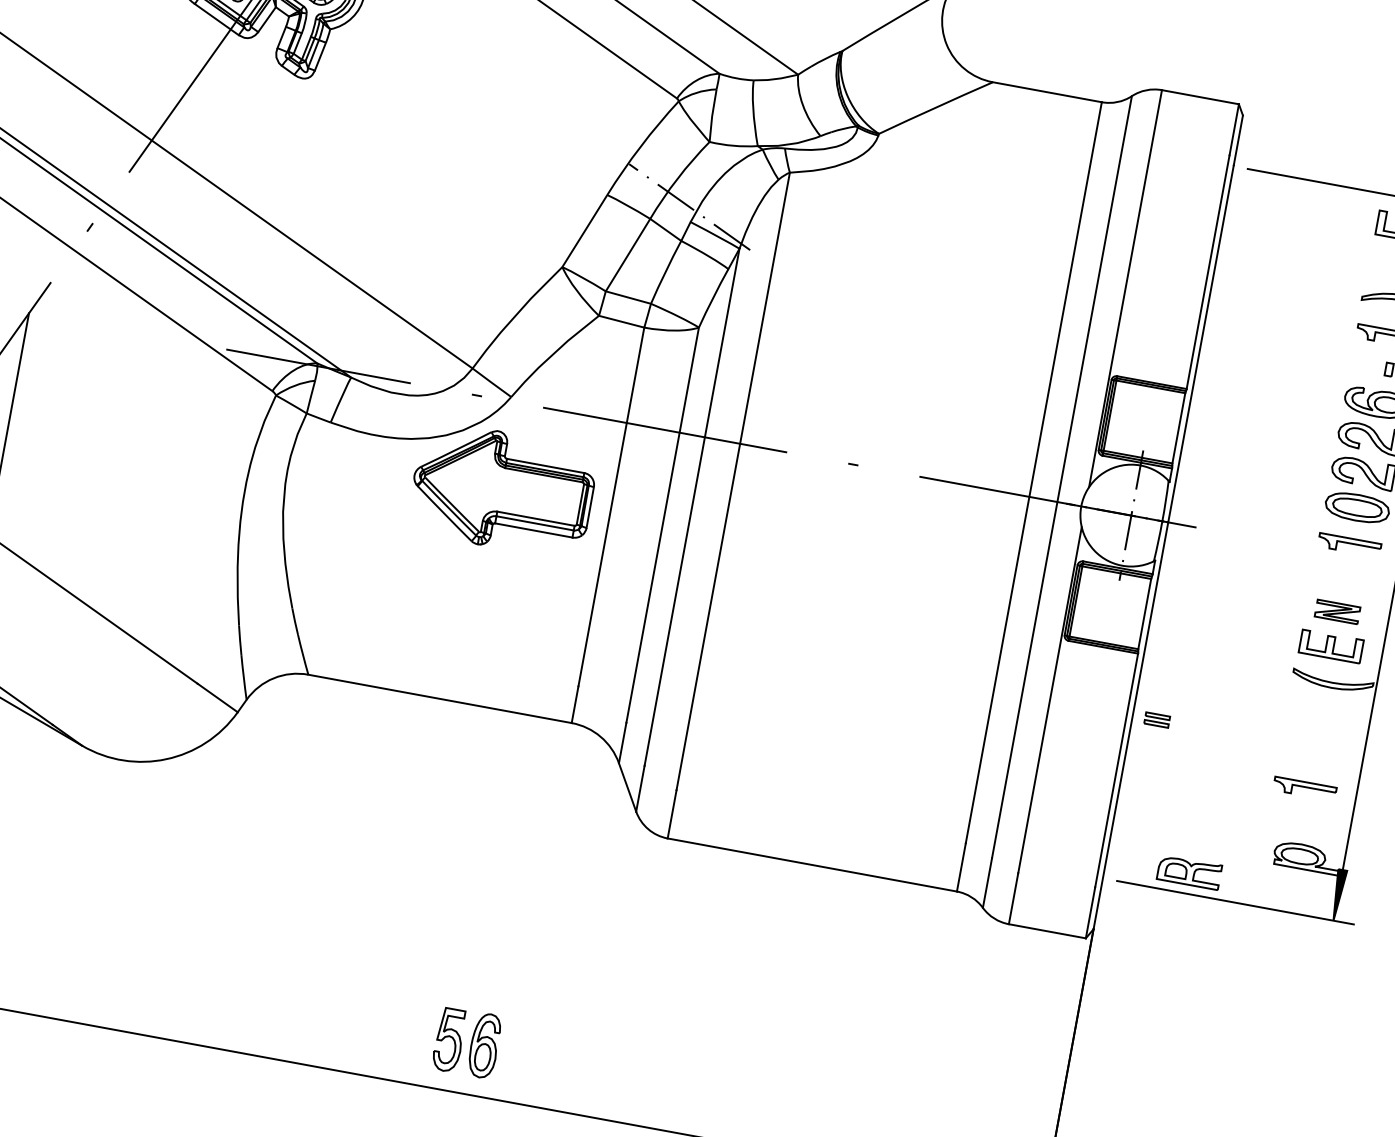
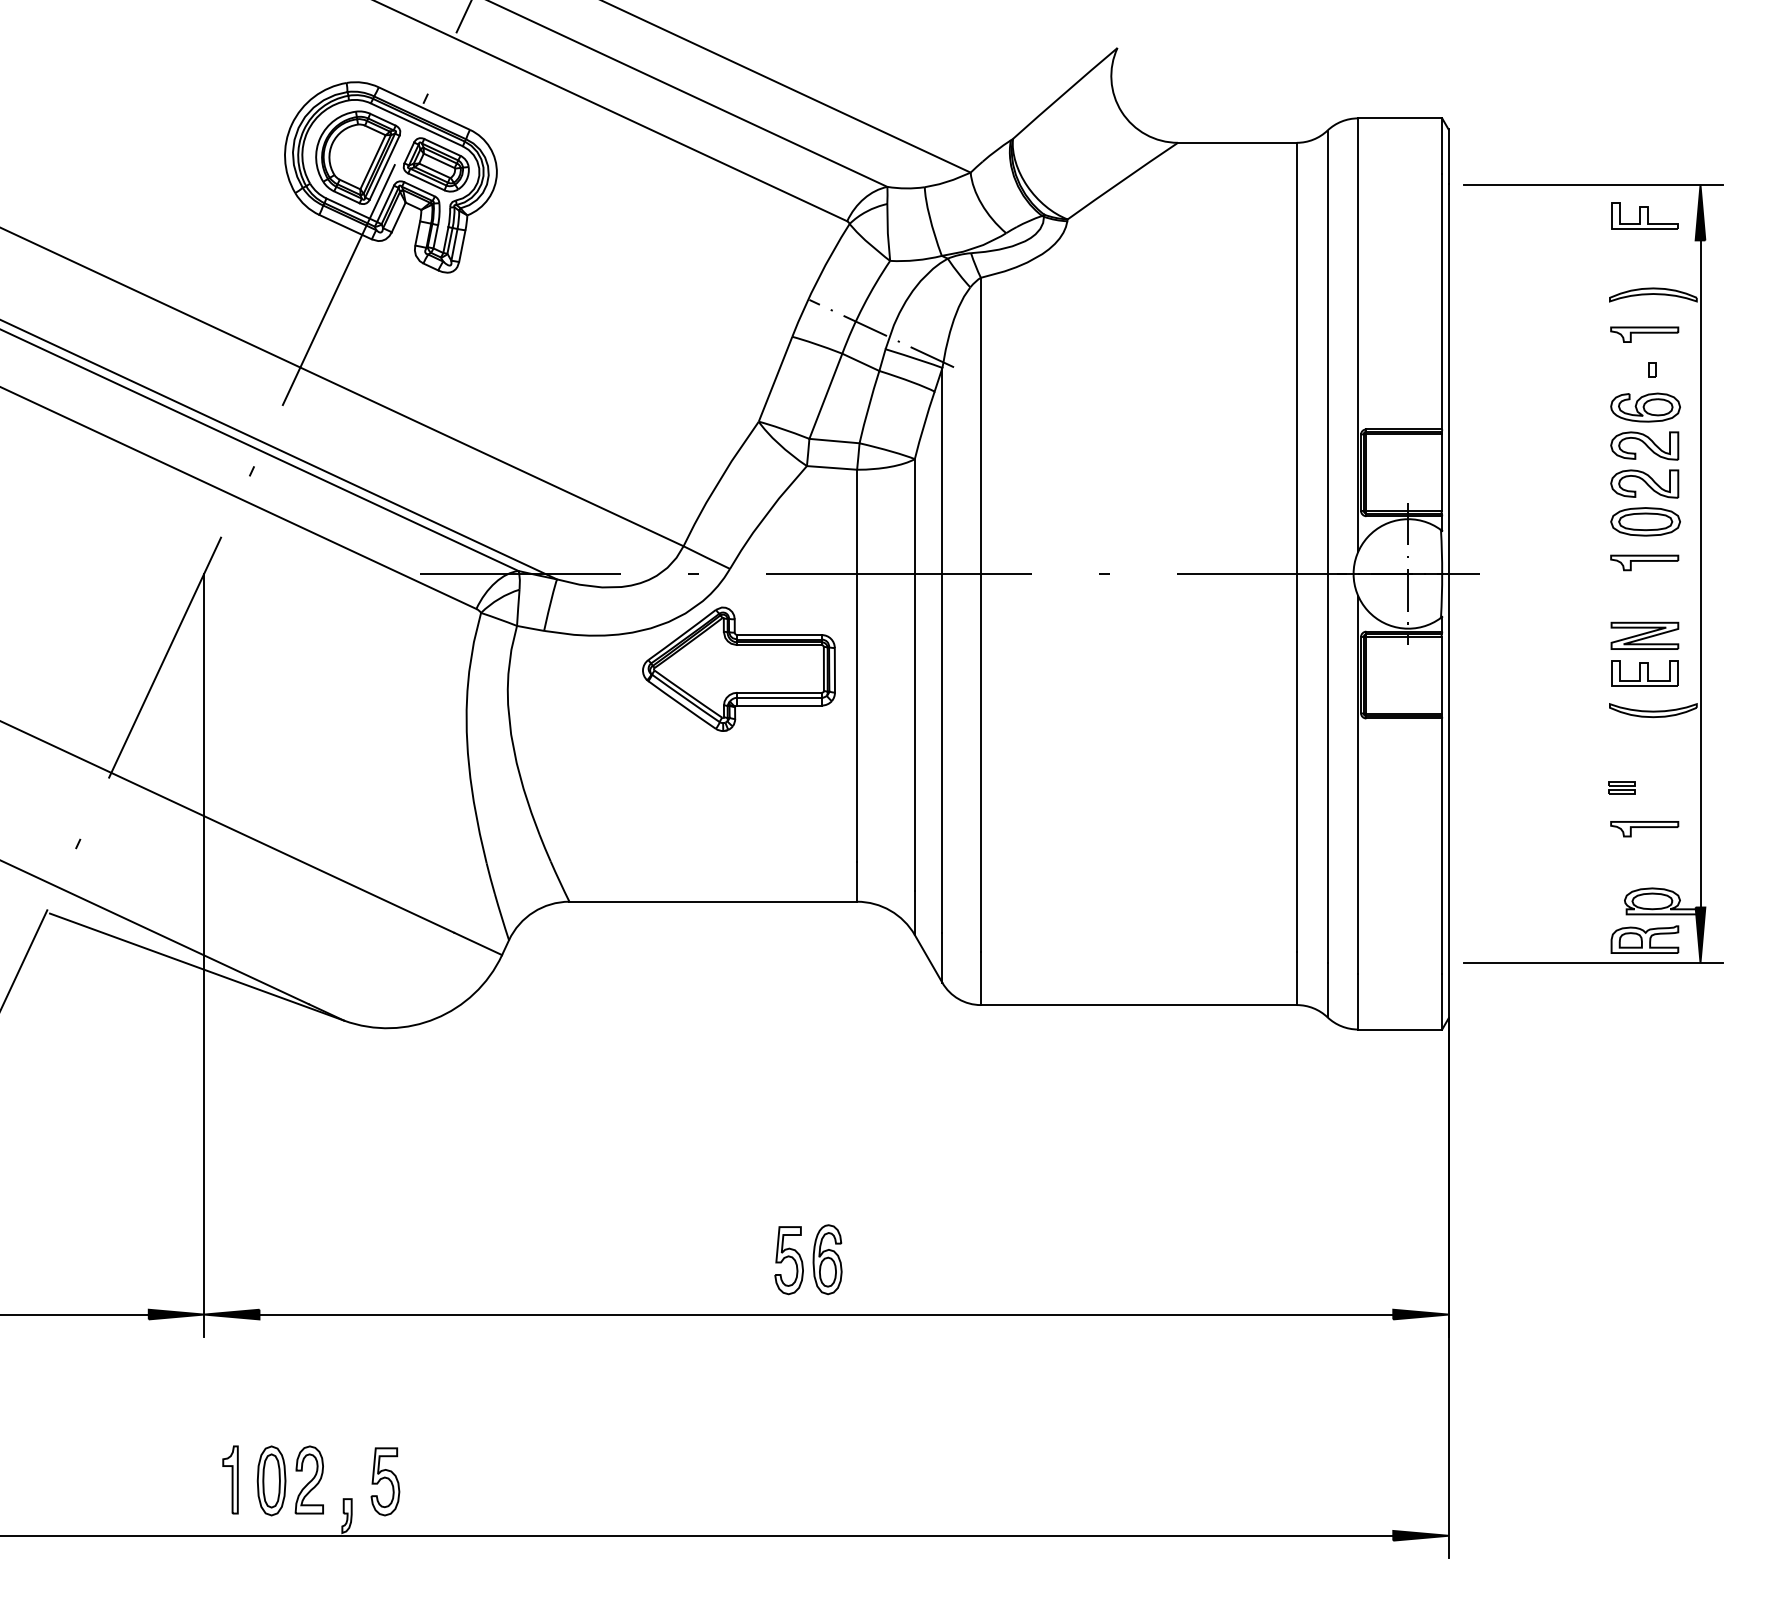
part: (1337, 611) -> (1644, 635), size x1.43
part: (1156, 719) -> (1621, 787), moved
part: (1189, 872) -> (1644, 939), moved

